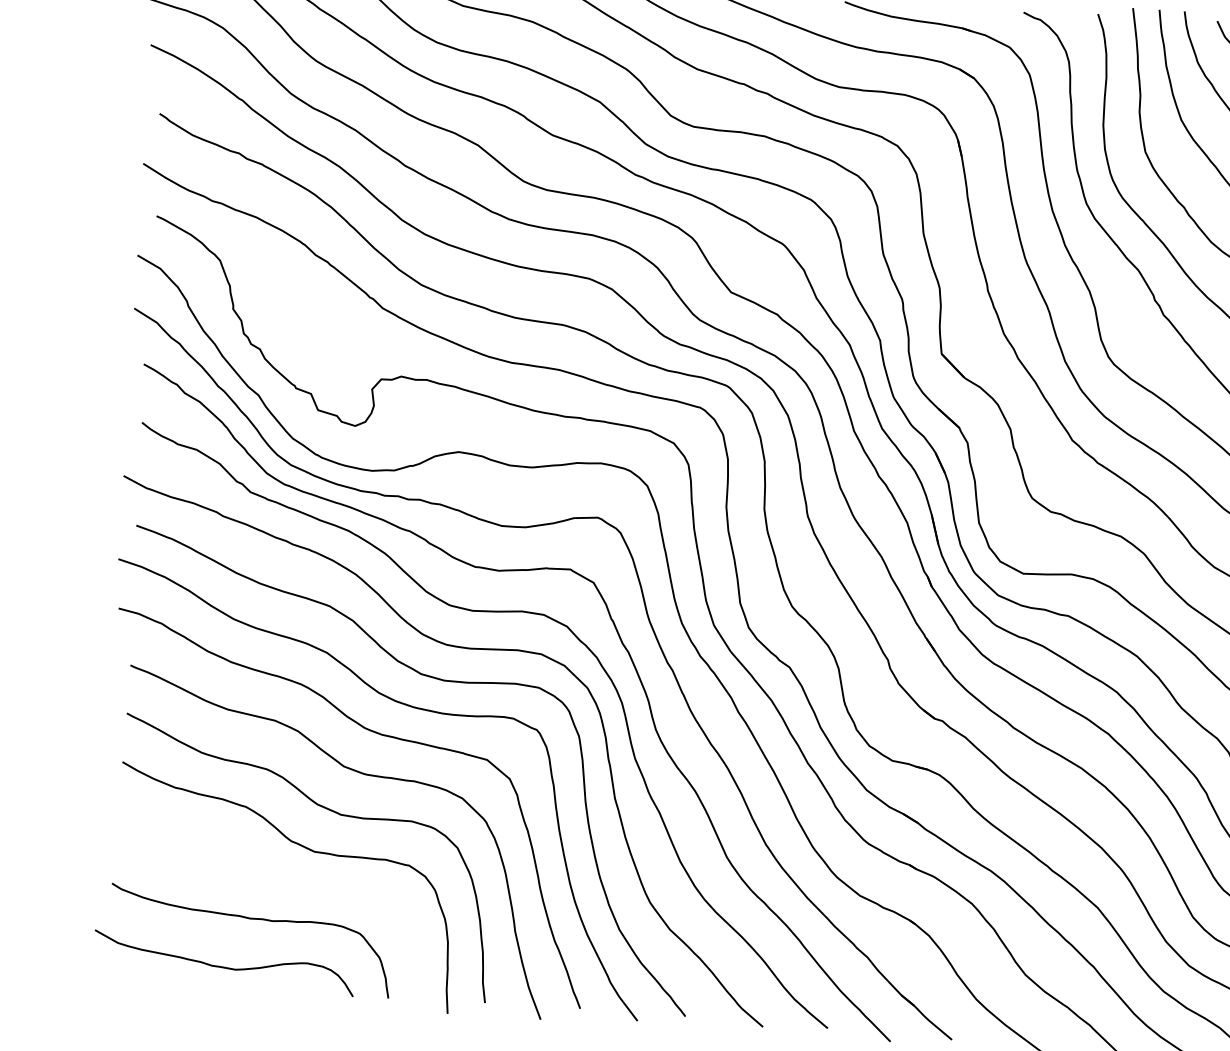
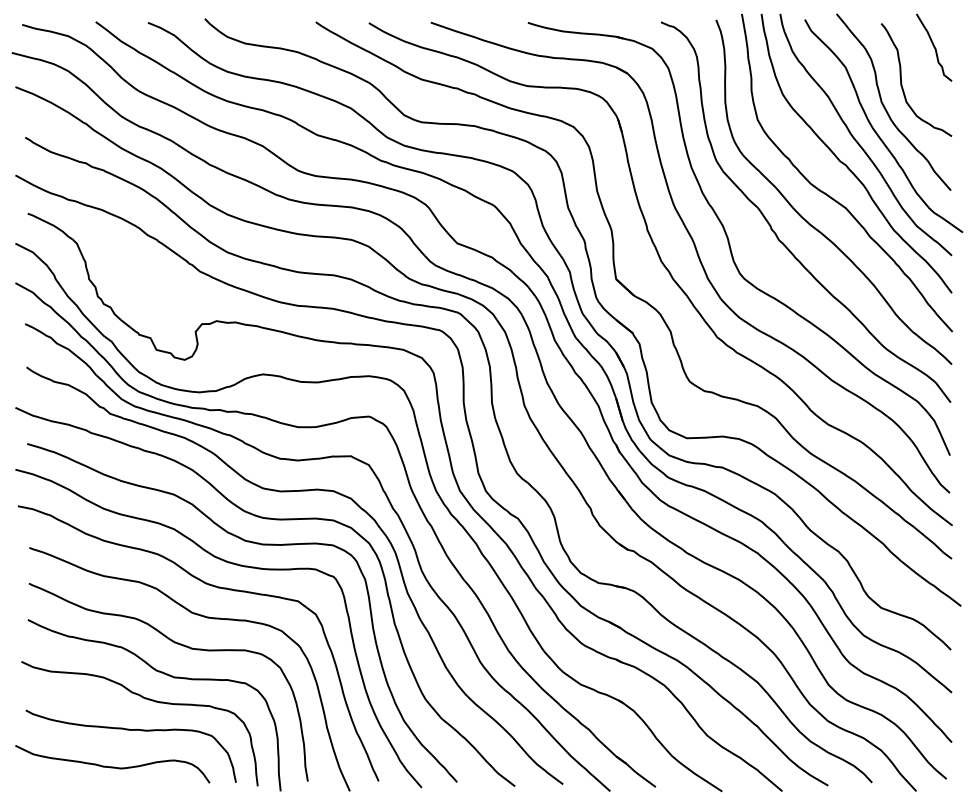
curve: (277, 880) -> (148, 700), added

